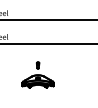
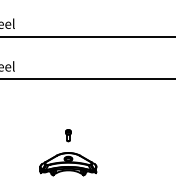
part: (37, 74) -> (67, 151), moved

